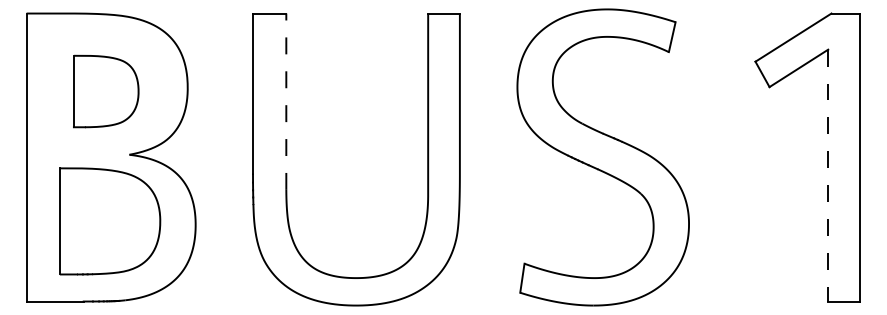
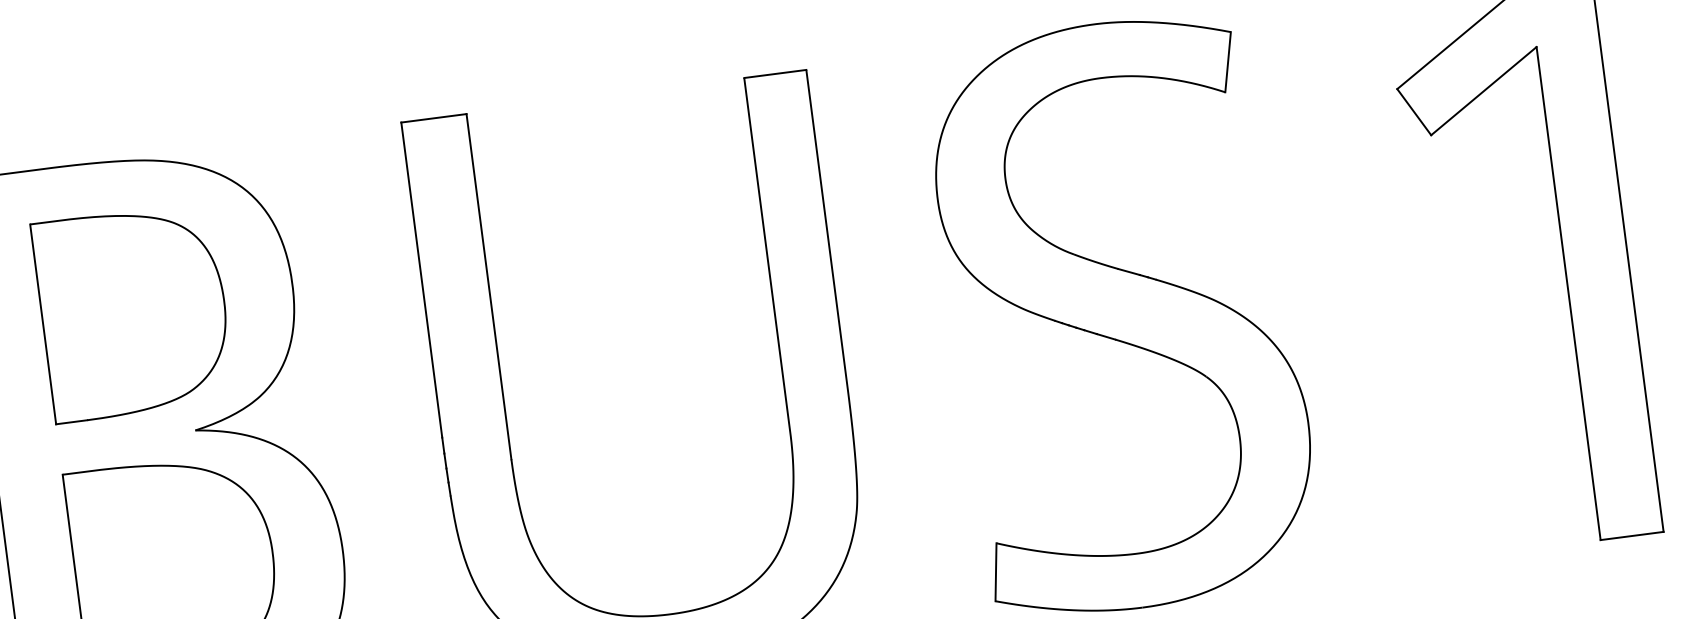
part: (106, 91) -> (134, 312), size x1.43
line: (286, 101) -> (489, 286), dashed -> solid
line: (828, 175) -> (1569, 293), dashed -> solid

